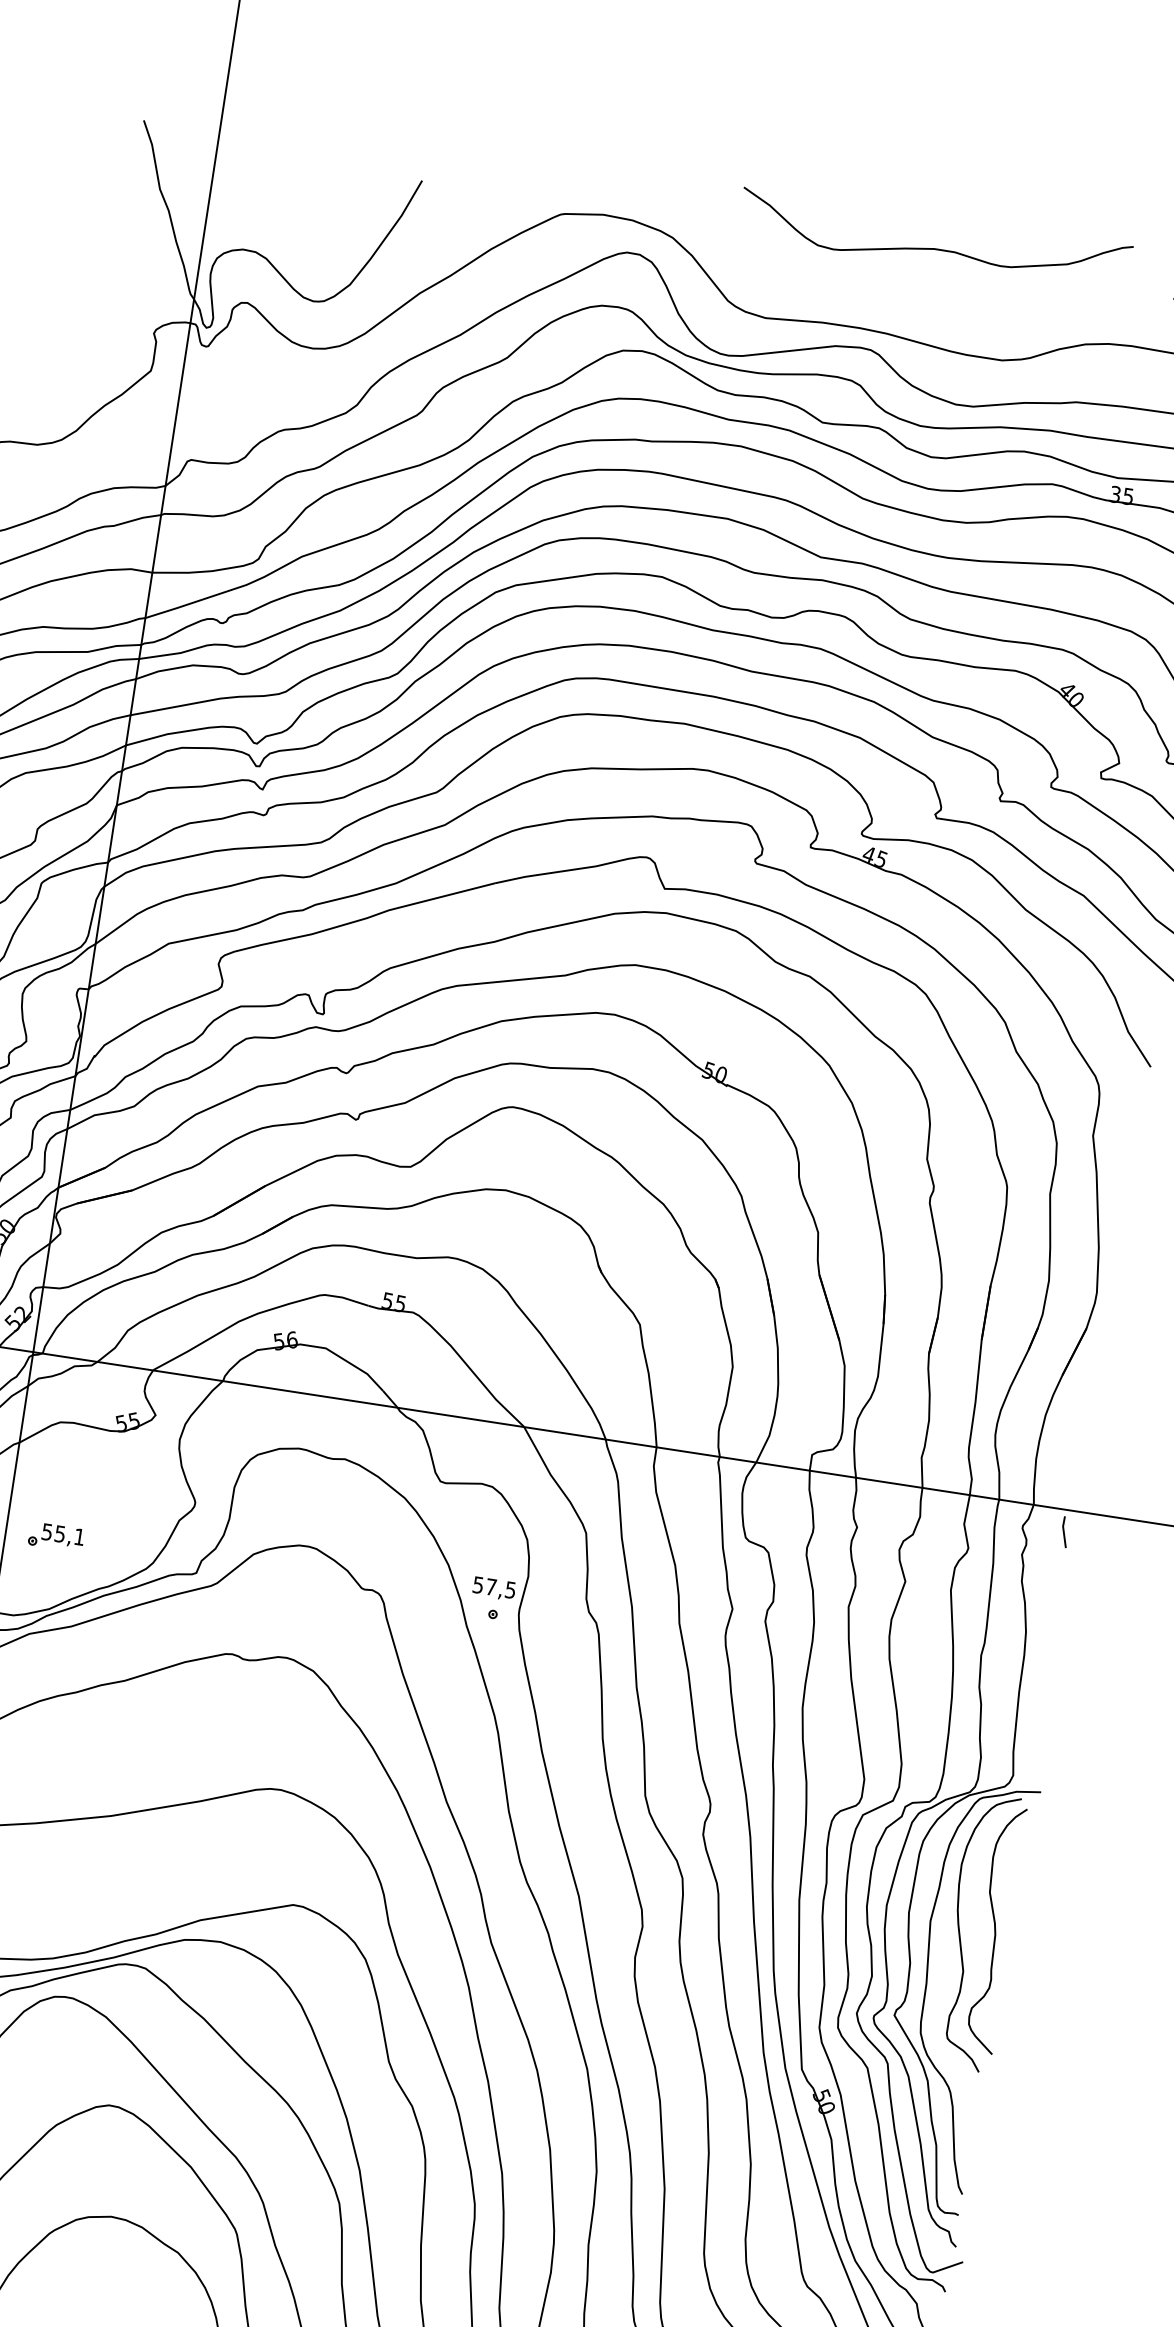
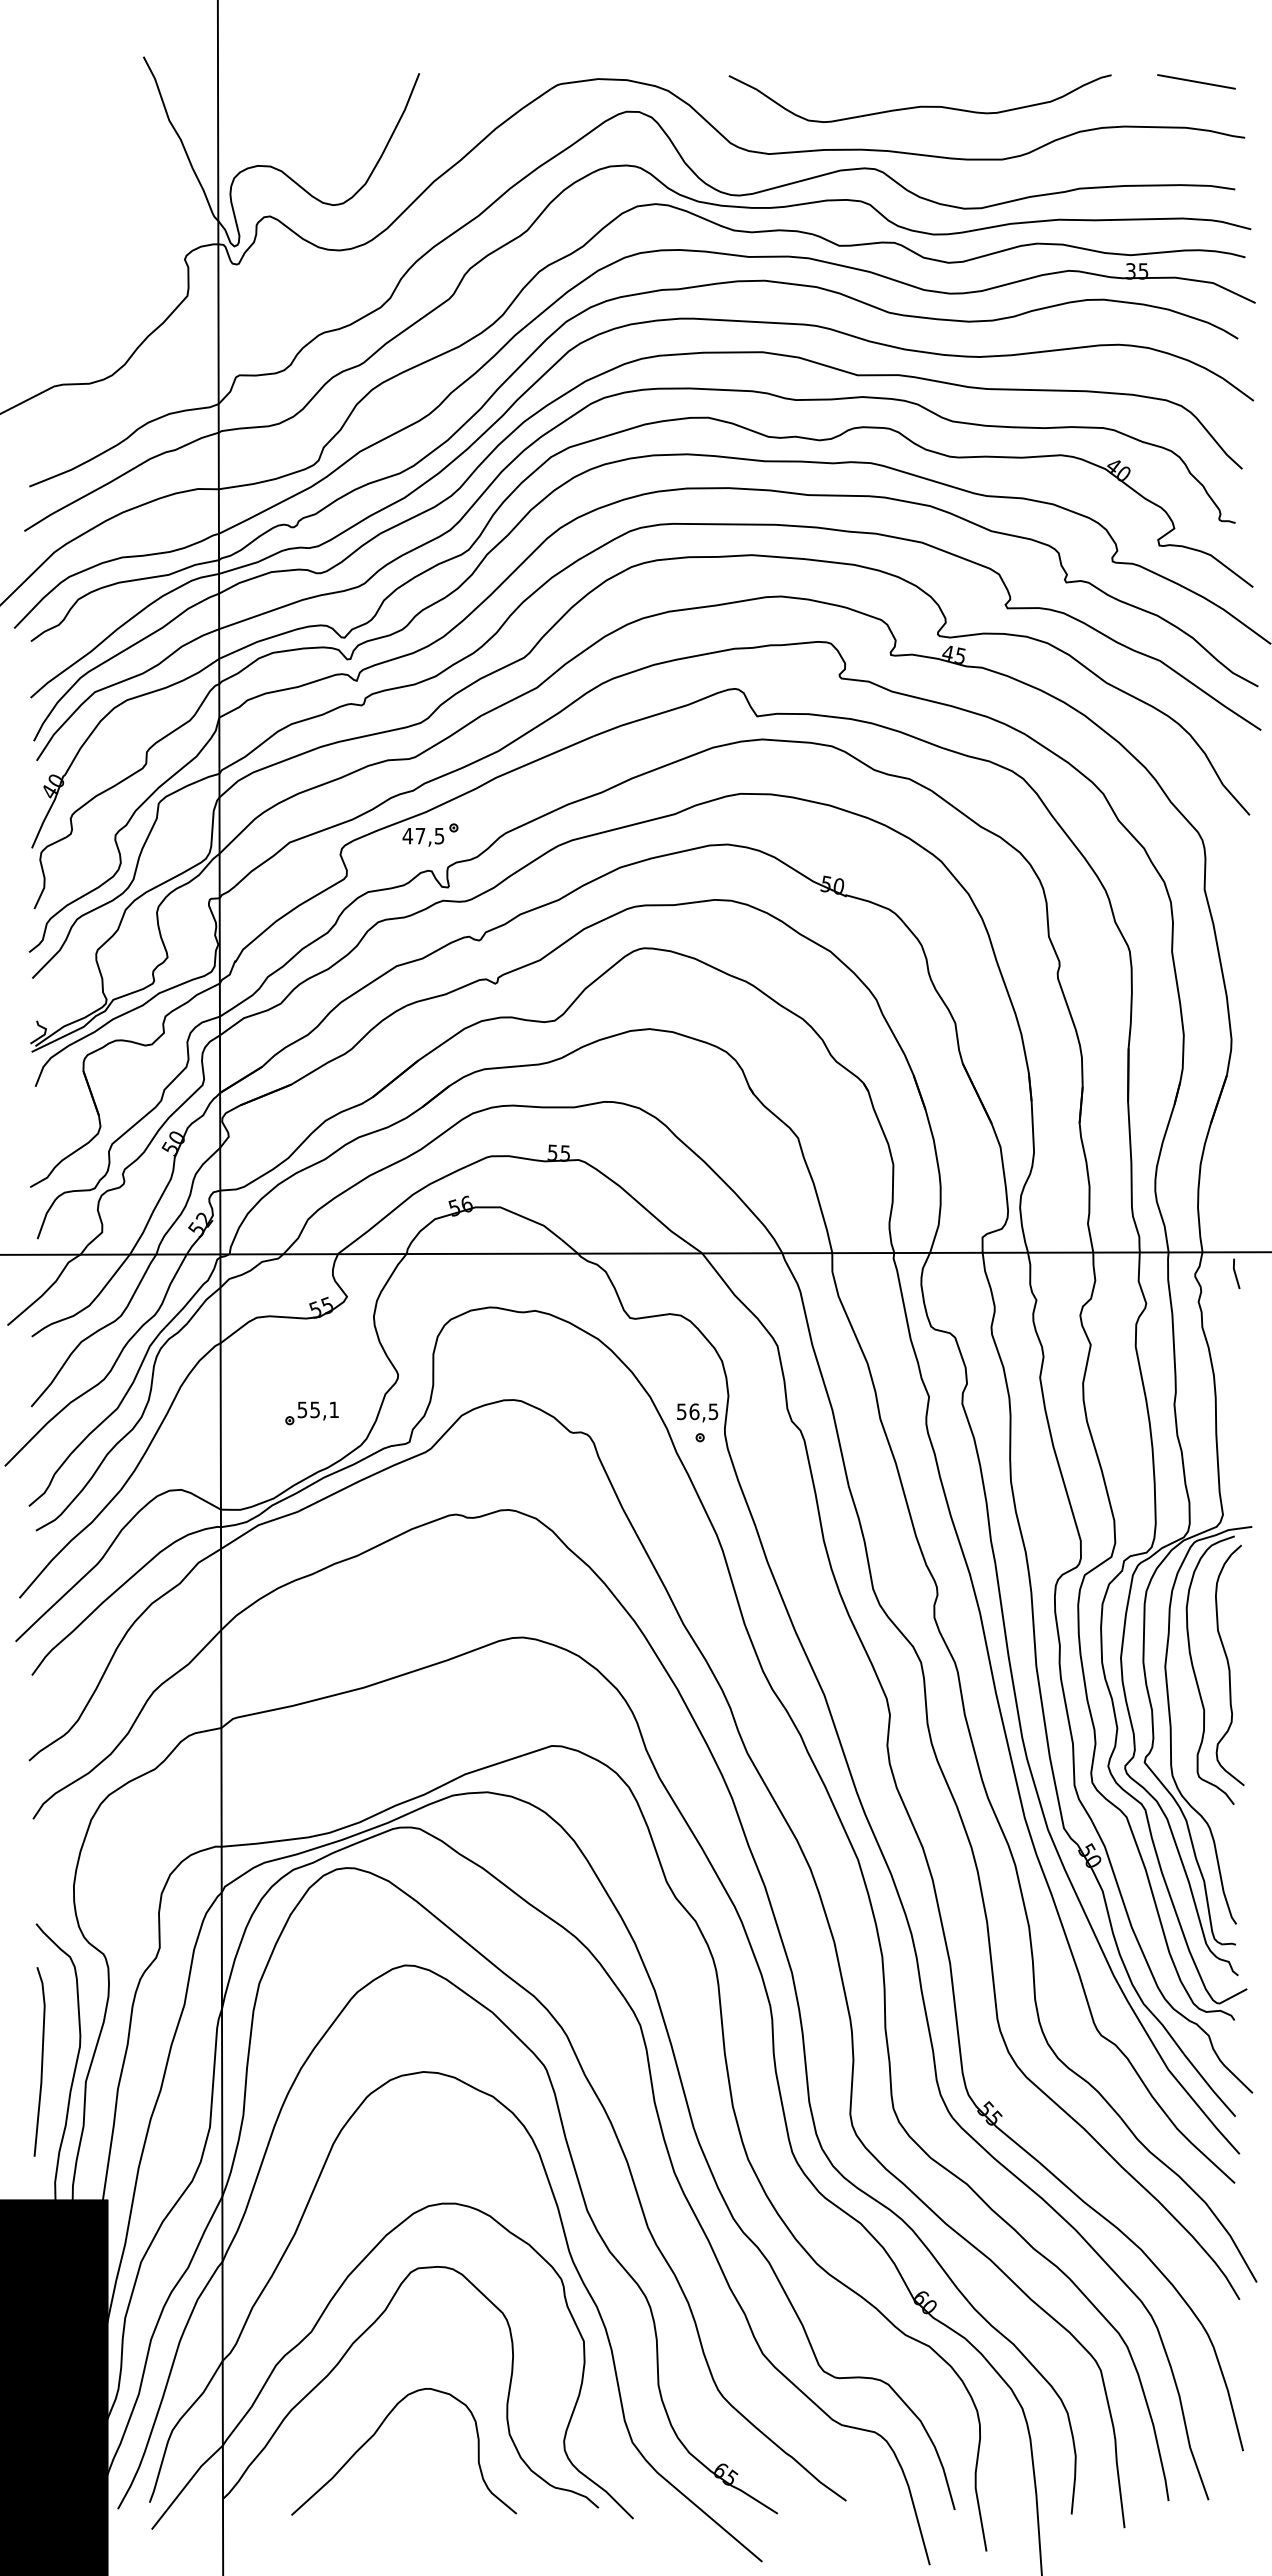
curve: (934, 247) -> (920, 105), moved
part: (313, 957) -> (430, 834), added
part: (55, 1537) -> (311, 1413), moved
text: (491, 1586) -> (694, 1411), 57,5 -> 56,5

